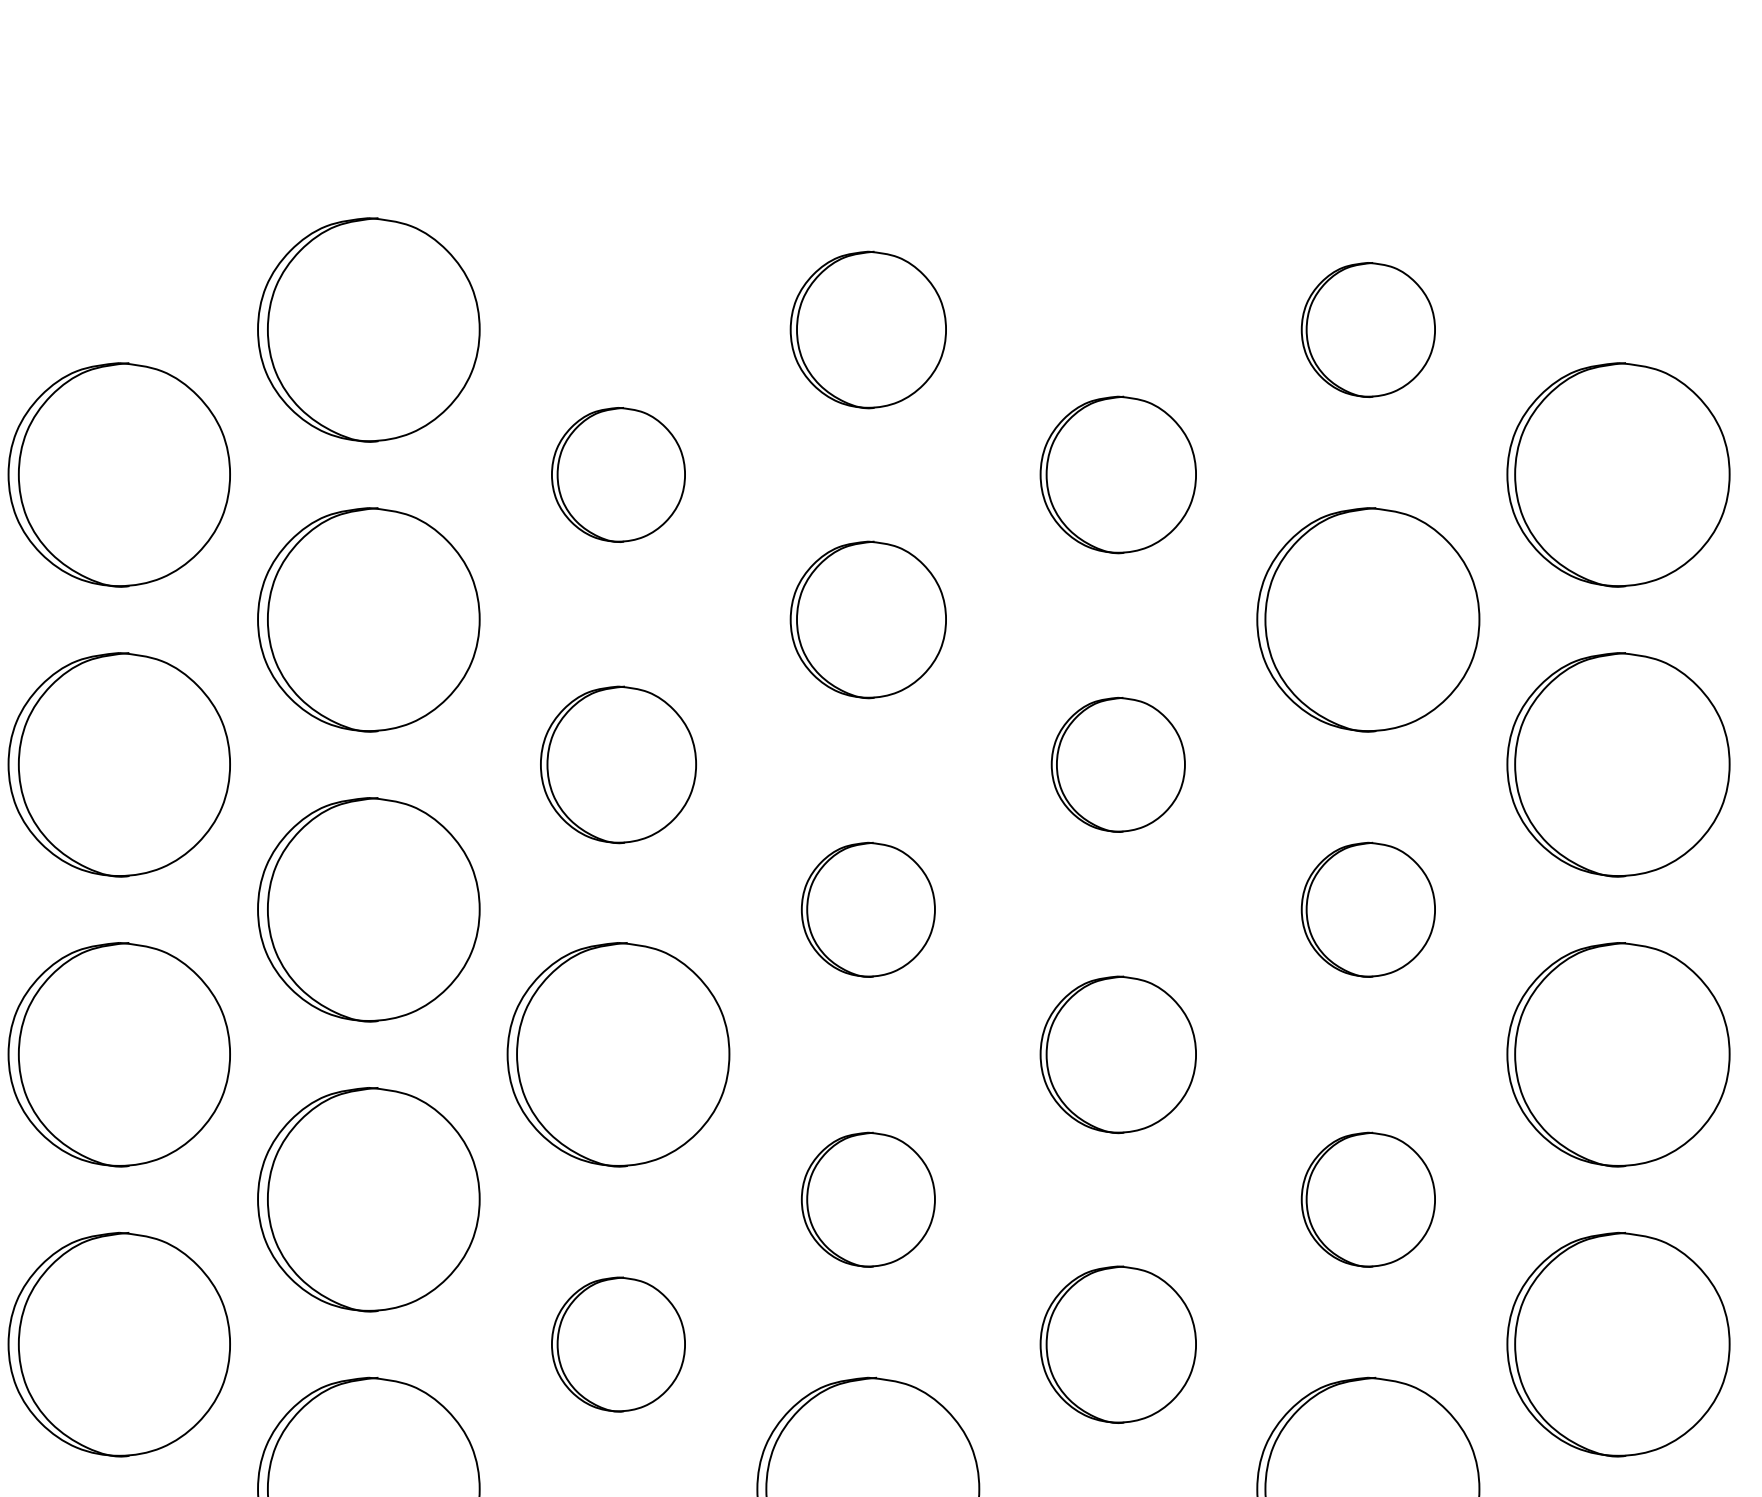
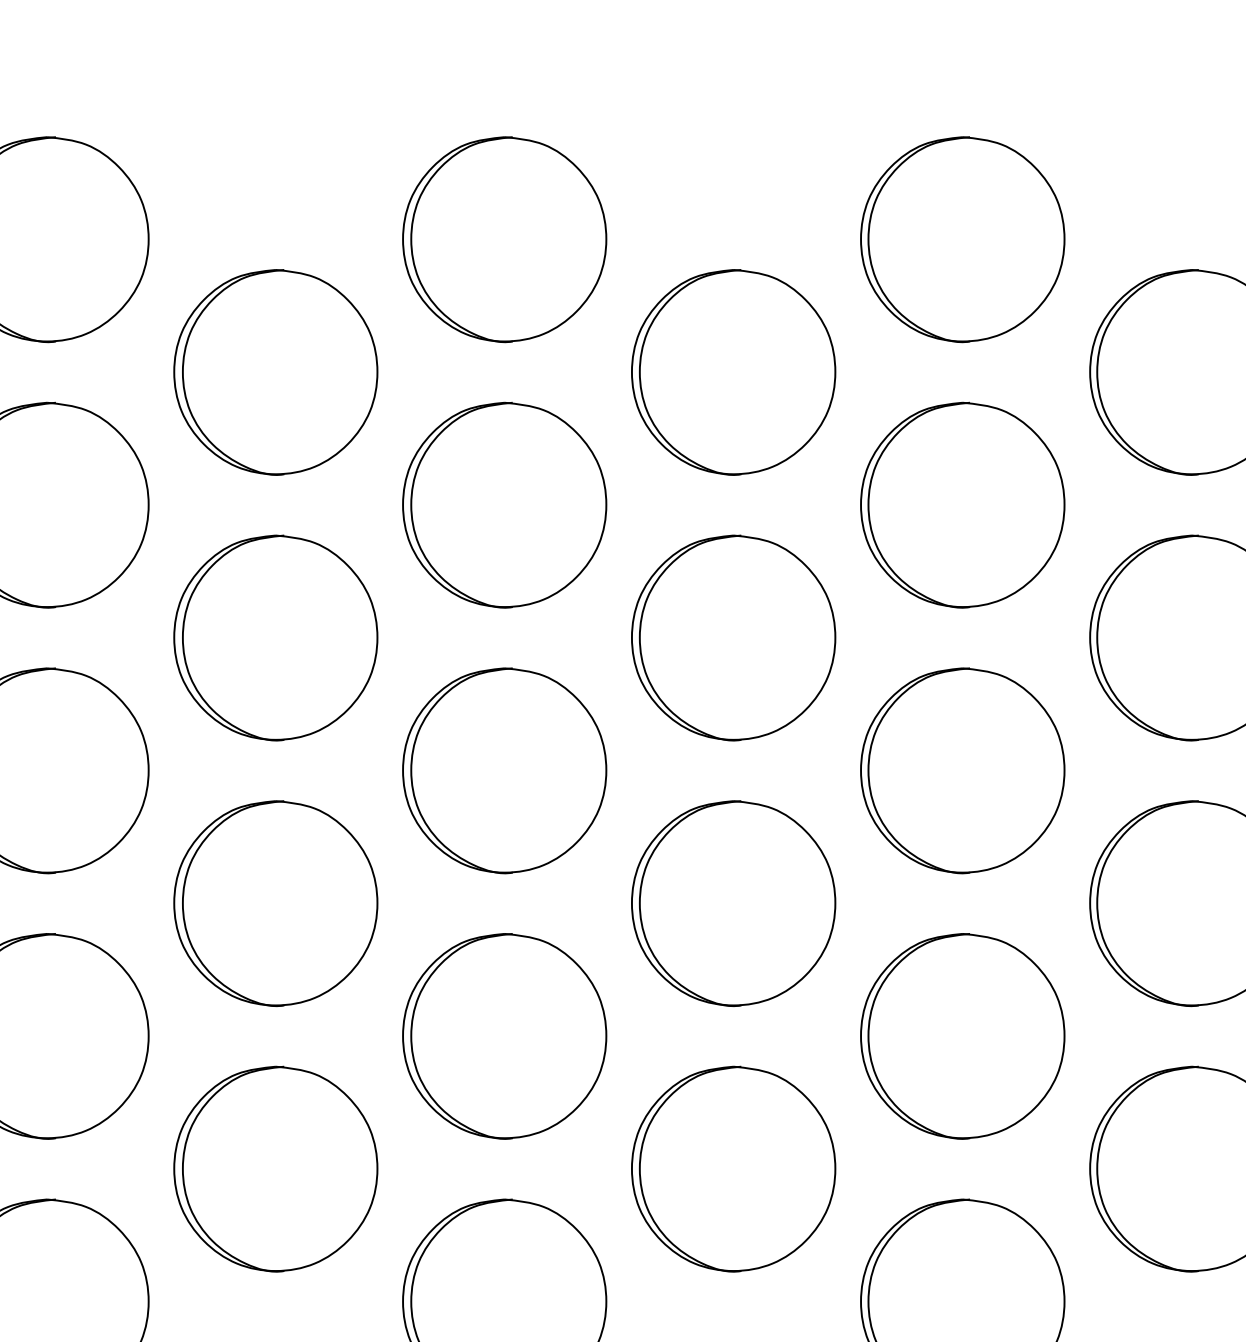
part: (868, 329) -> (504, 239), size x1.43
part: (1368, 329) -> (962, 239), size x1.67
part: (618, 474) -> (275, 372), size x1.67
part: (1118, 474) -> (733, 372), size x1.43
part: (868, 619) -> (504, 504), size x1.43
part: (618, 764) -> (275, 637), size x1.43
part: (1118, 764) -> (733, 637), size x1.67
part: (868, 909) -> (504, 770), size x1.67
part: (1368, 909) -> (962, 770), size x1.67
part: (1118, 1054) -> (733, 903), size x1.43
part: (868, 1199) -> (504, 1036), size x1.67
part: (1368, 1199) -> (962, 1036), size x1.67
part: (618, 1344) -> (275, 1169), size x1.67
part: (1118, 1344) -> (733, 1169), size x1.43

